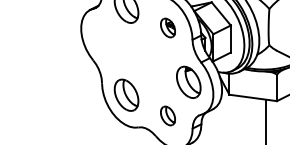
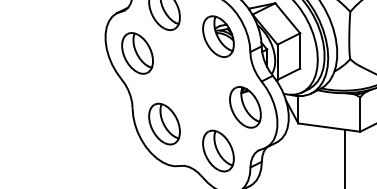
part: (167, 27) -> (217, 35), size x1.67
part: (105, 40) -> (137, 52), added
part: (167, 115) -> (217, 150), size x1.67

